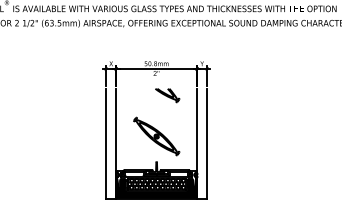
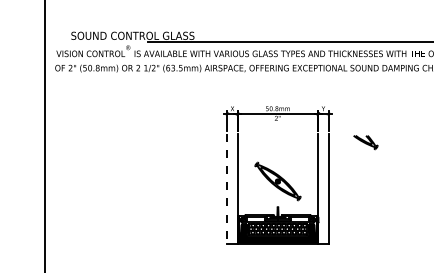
part: (167, 95) -> (365, 142), moved
line: (106, 144) -> (227, 189), solid -> dashed

